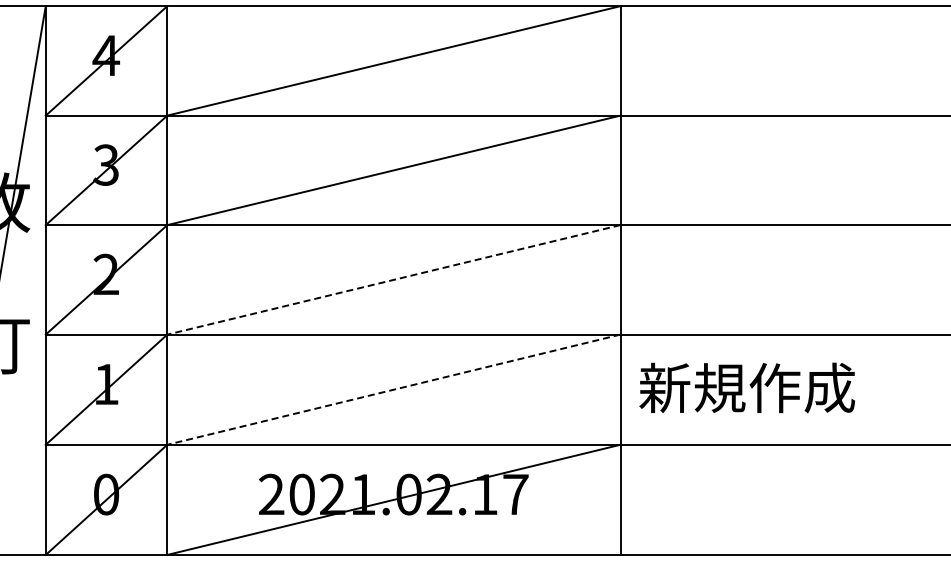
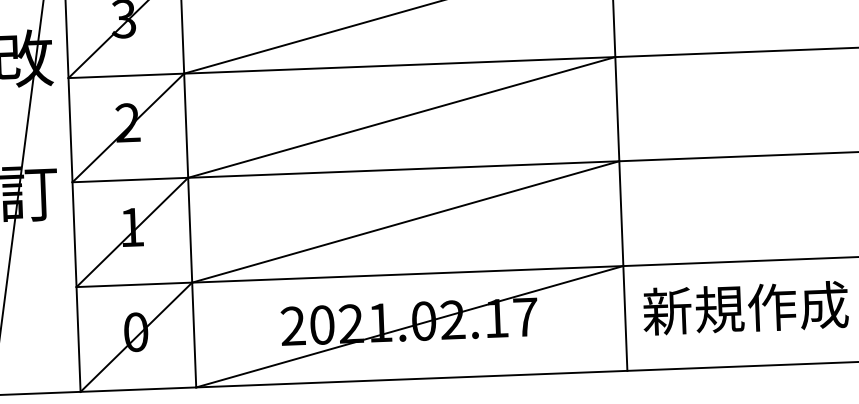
line: (393, 279) -> (401, 117), dashed -> solid
text: (747, 387) -> (745, 307), moved
line: (393, 389) -> (405, 221), dashed -> solid

